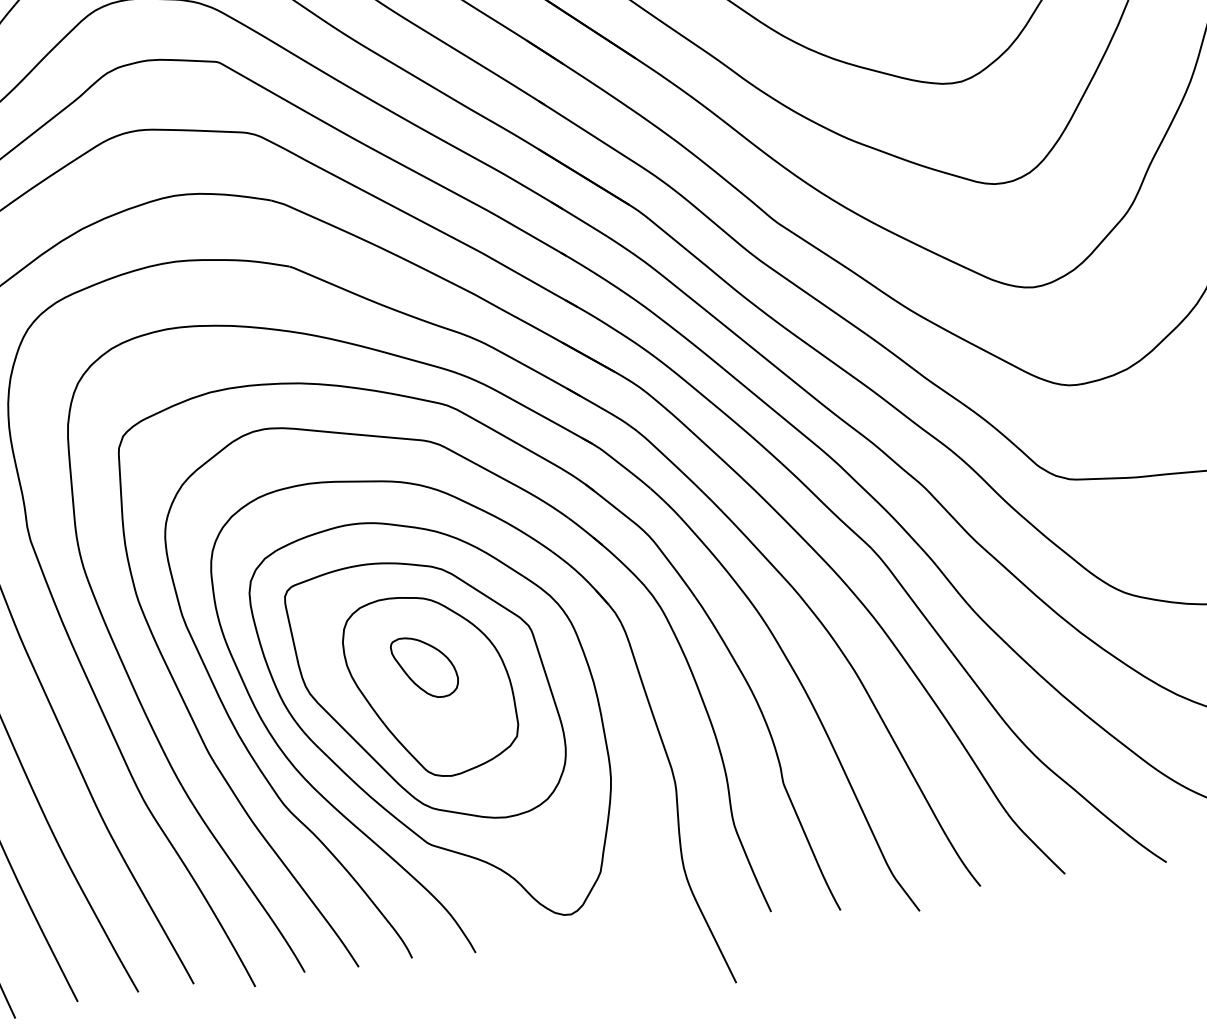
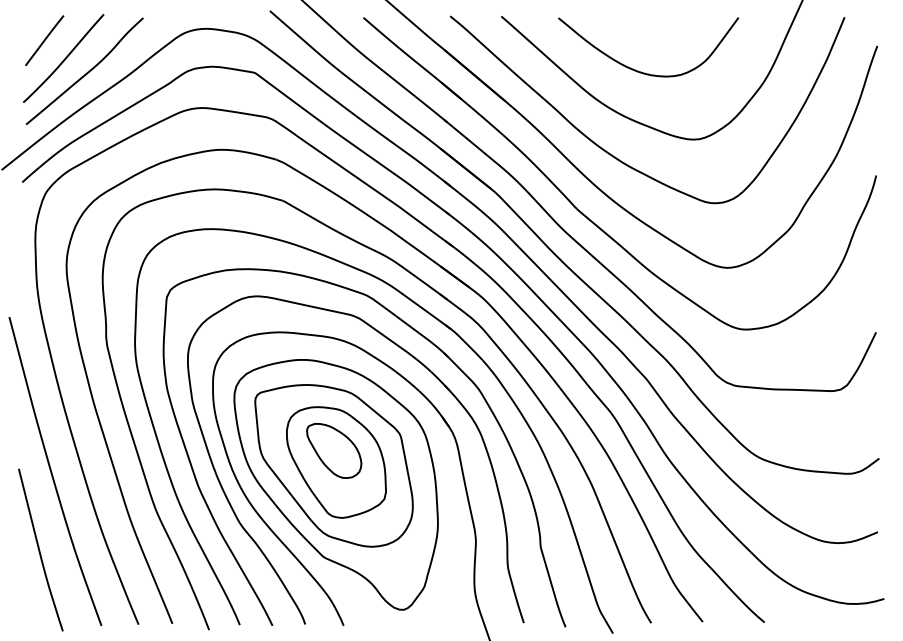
part: (425, 666) -> (334, 450), size x1.43

